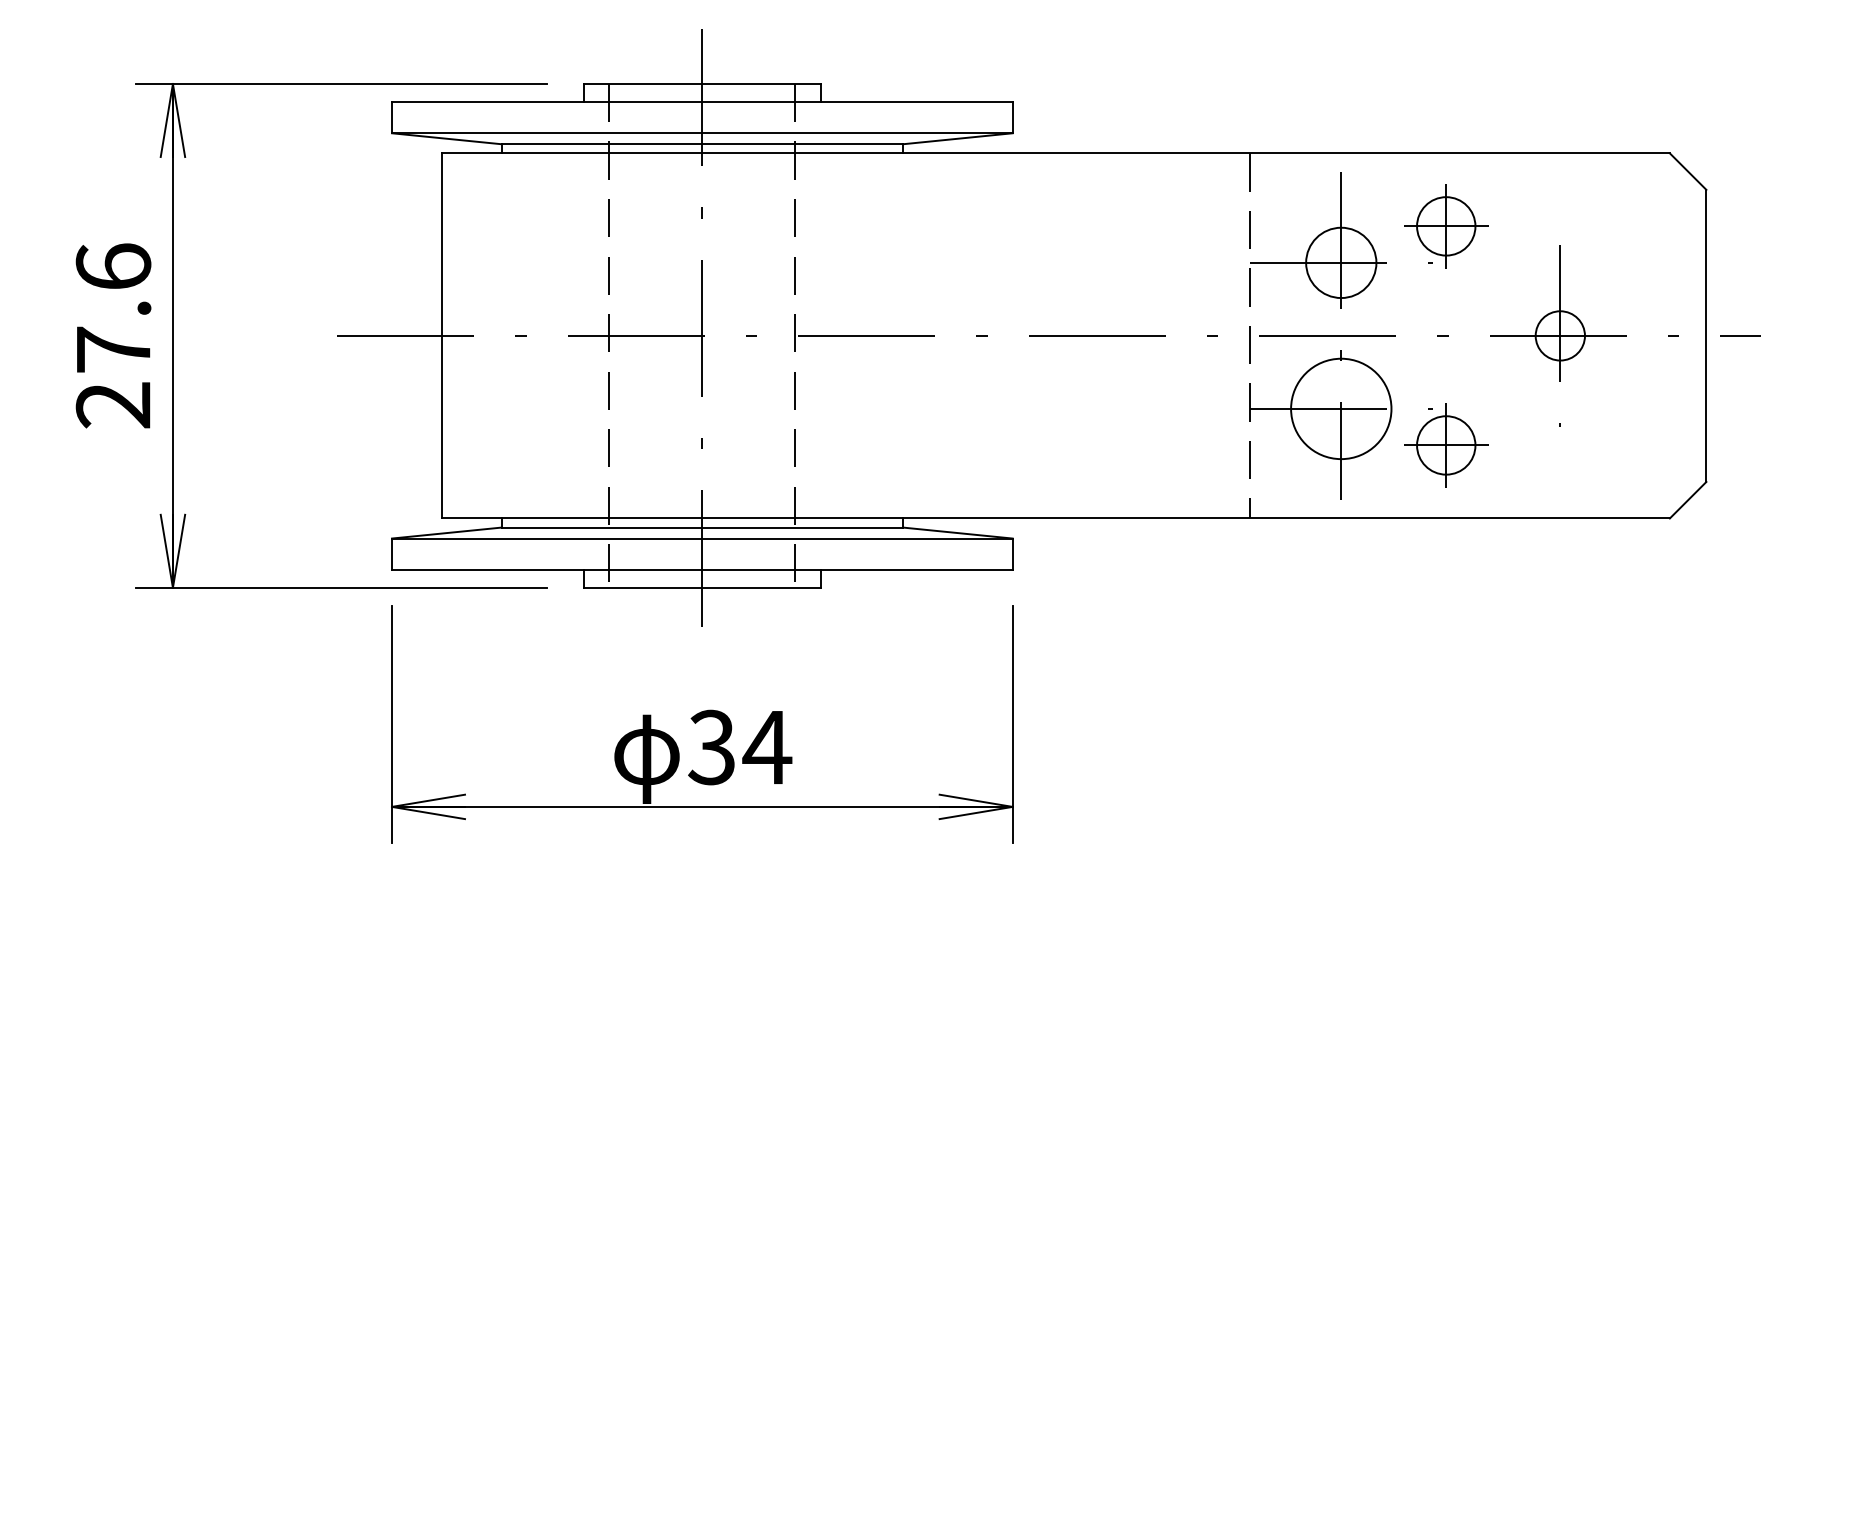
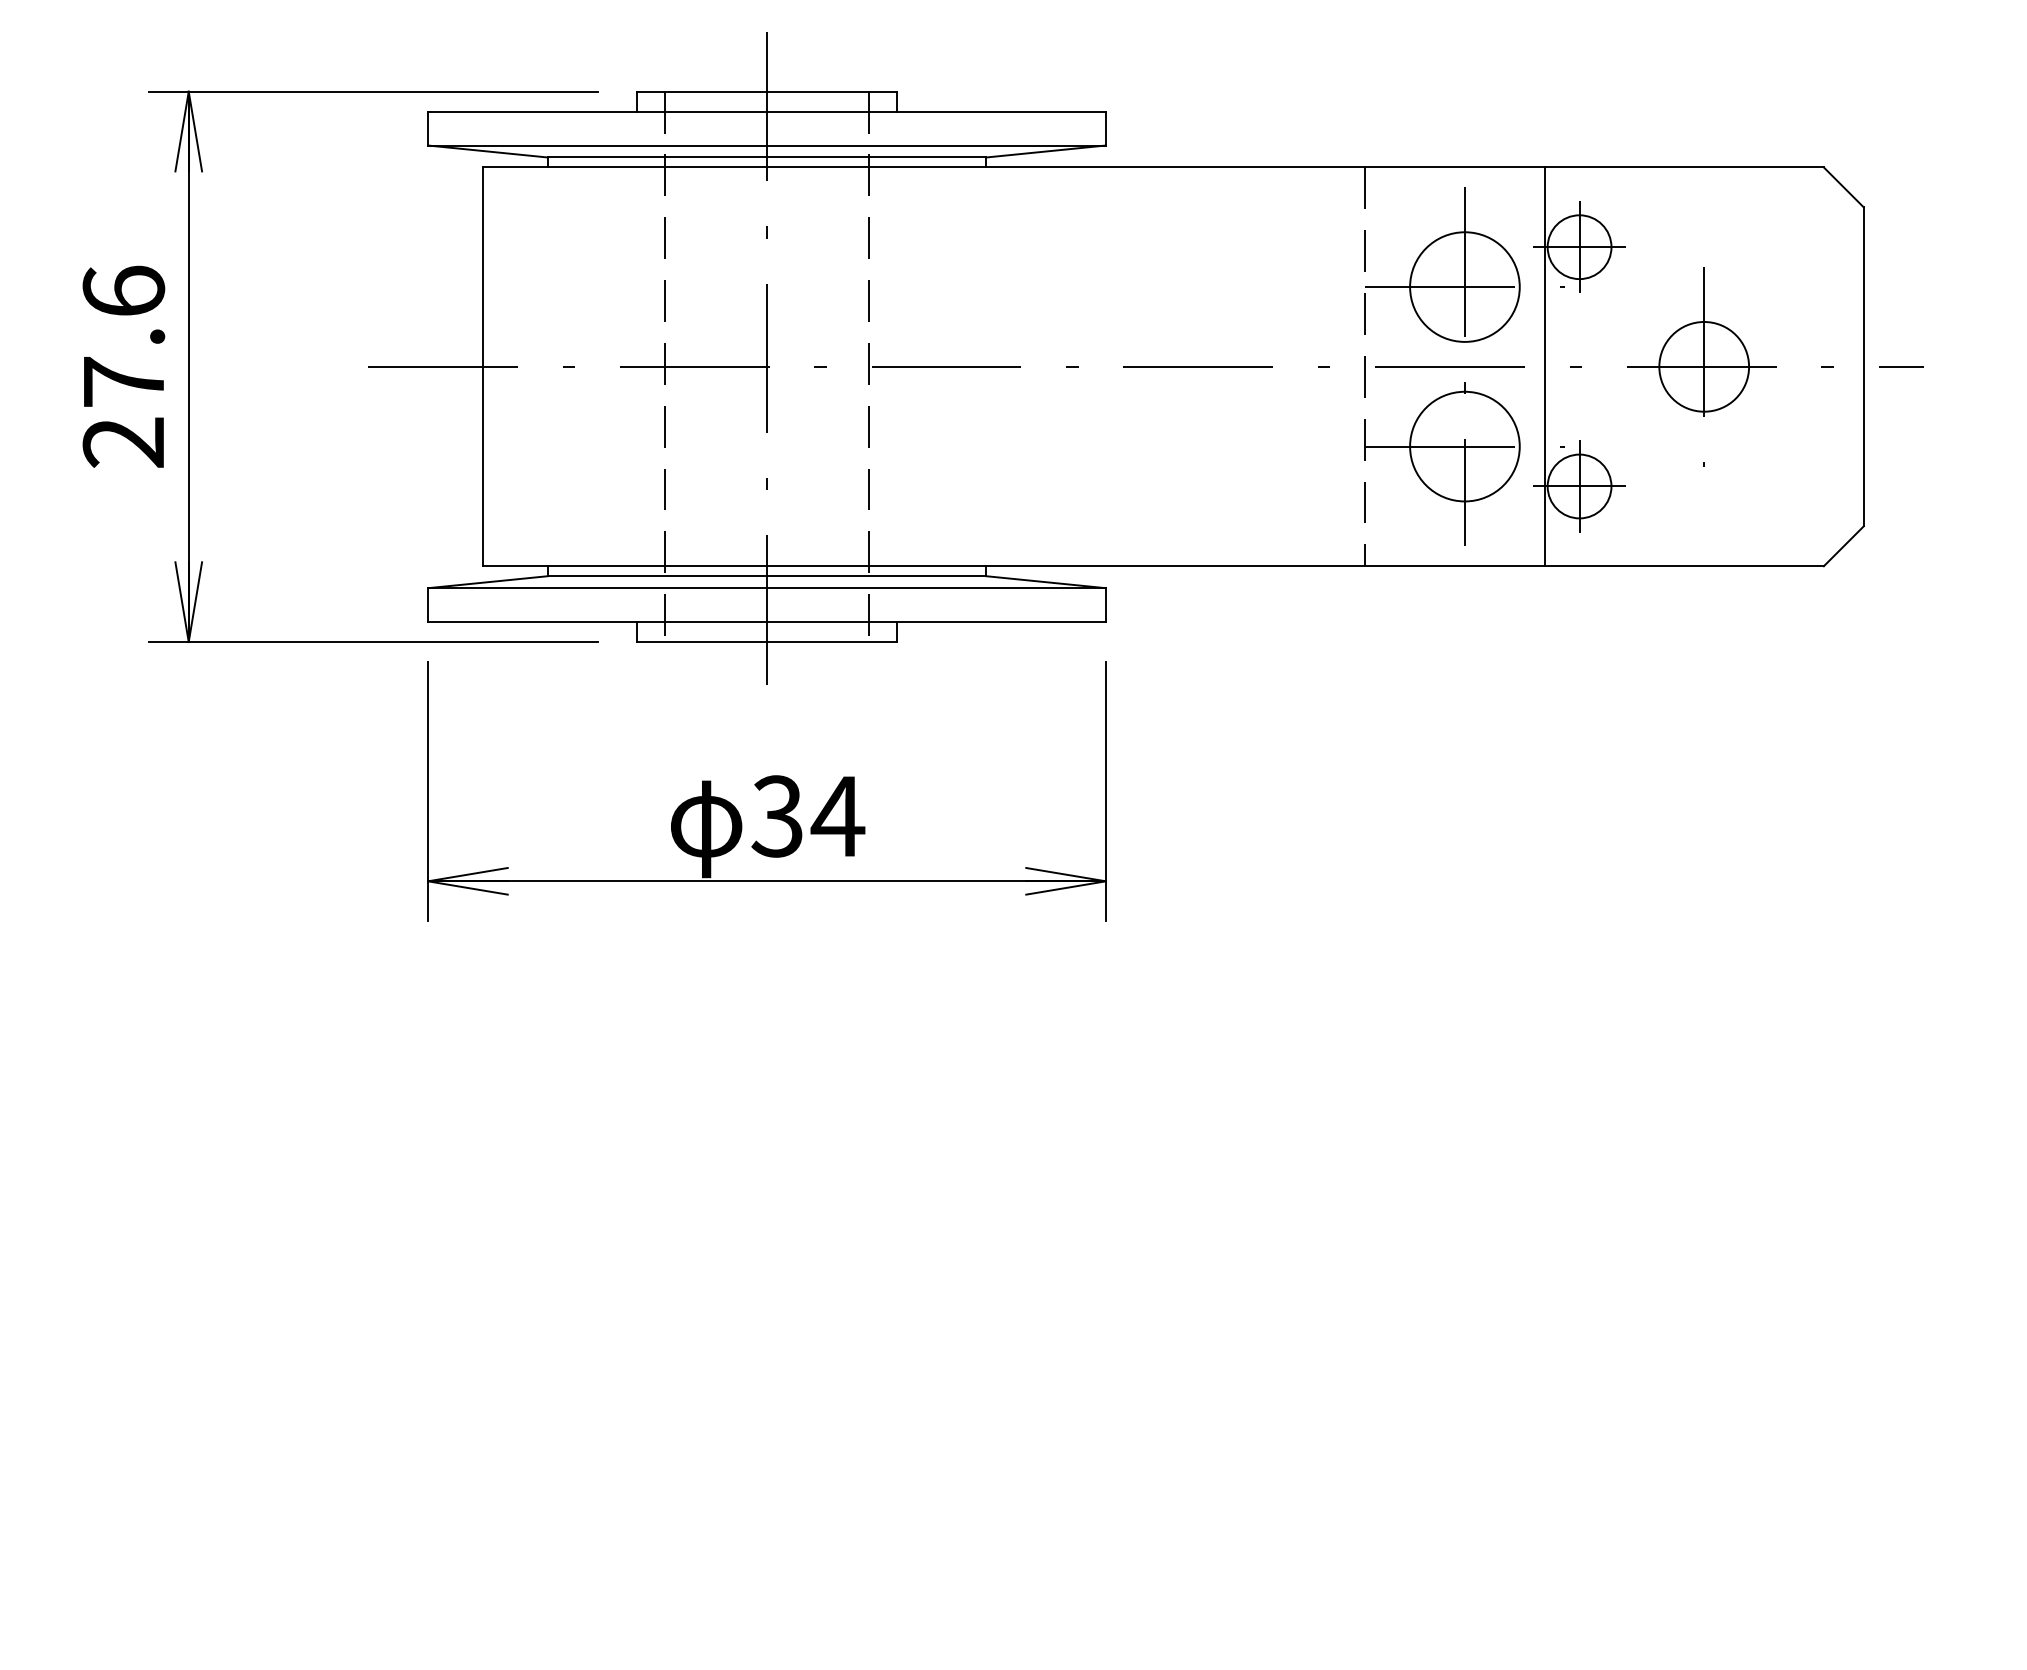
circle: (1340, 262) -> (1464, 286), size x1.43
line: (1414, 335) -> (1544, 366), added
circle: (1560, 335) -> (1704, 366), size x1.67

